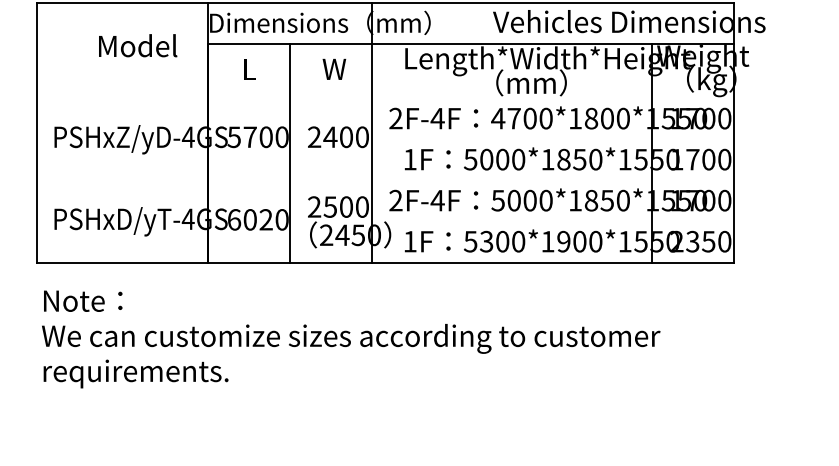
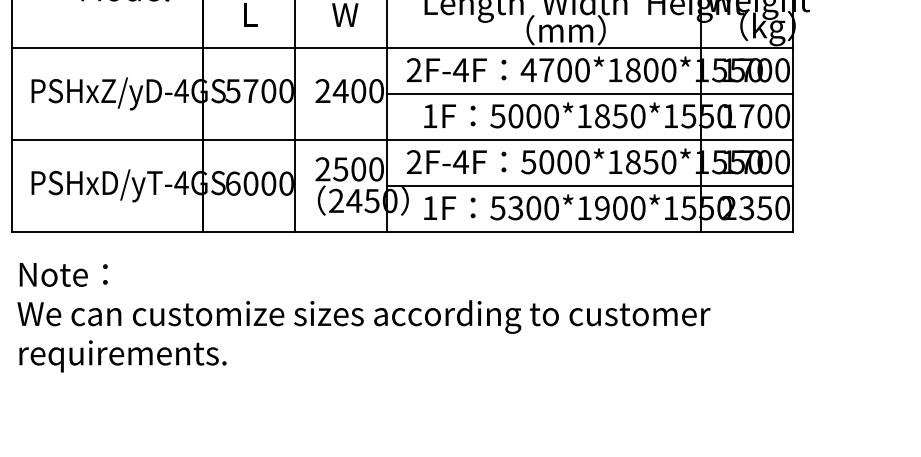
line: (385, 98) -> (402, 47), added
line: (552, 139) -> (589, 93), added
line: (385, 180) -> (402, 139), added
text: (265, 219) -> (268, 183), 6020 -> 6000
line: (552, 221) -> (589, 185), added

